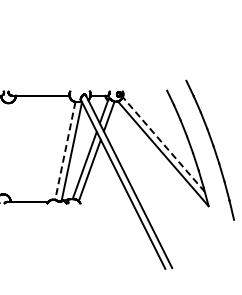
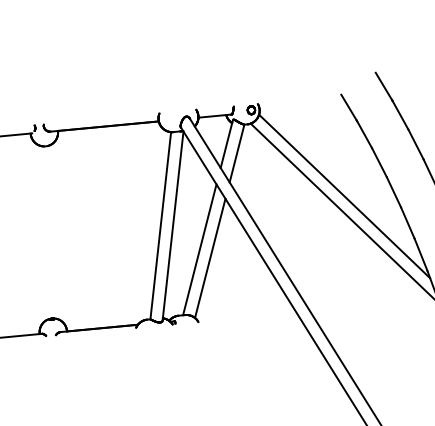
line: (163, 144) -> (343, 196), dashed -> solid
line: (65, 150) -> (160, 225), dashed -> solid

